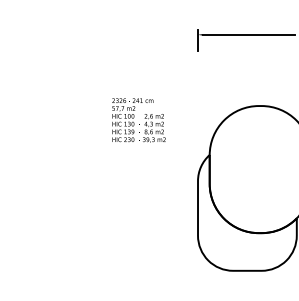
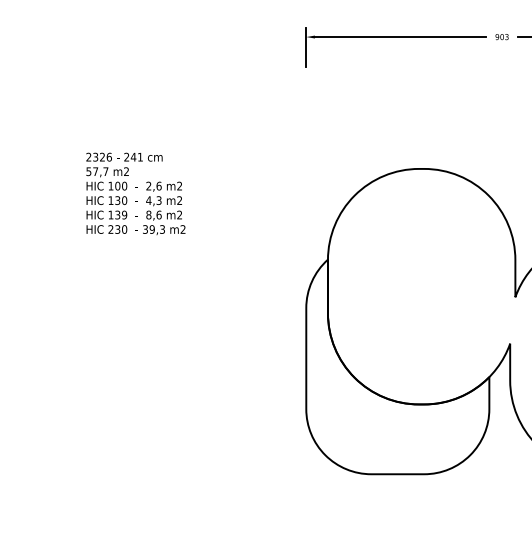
text: (138, 120) -> (134, 193), moved

